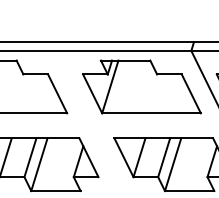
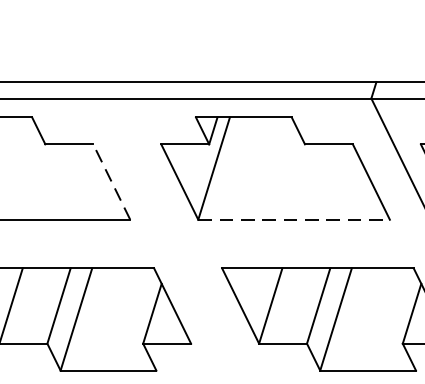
line: (57, 93) -> (111, 181), solid -> dashed
line: (152, 113) -> (295, 220), solid -> dashed

